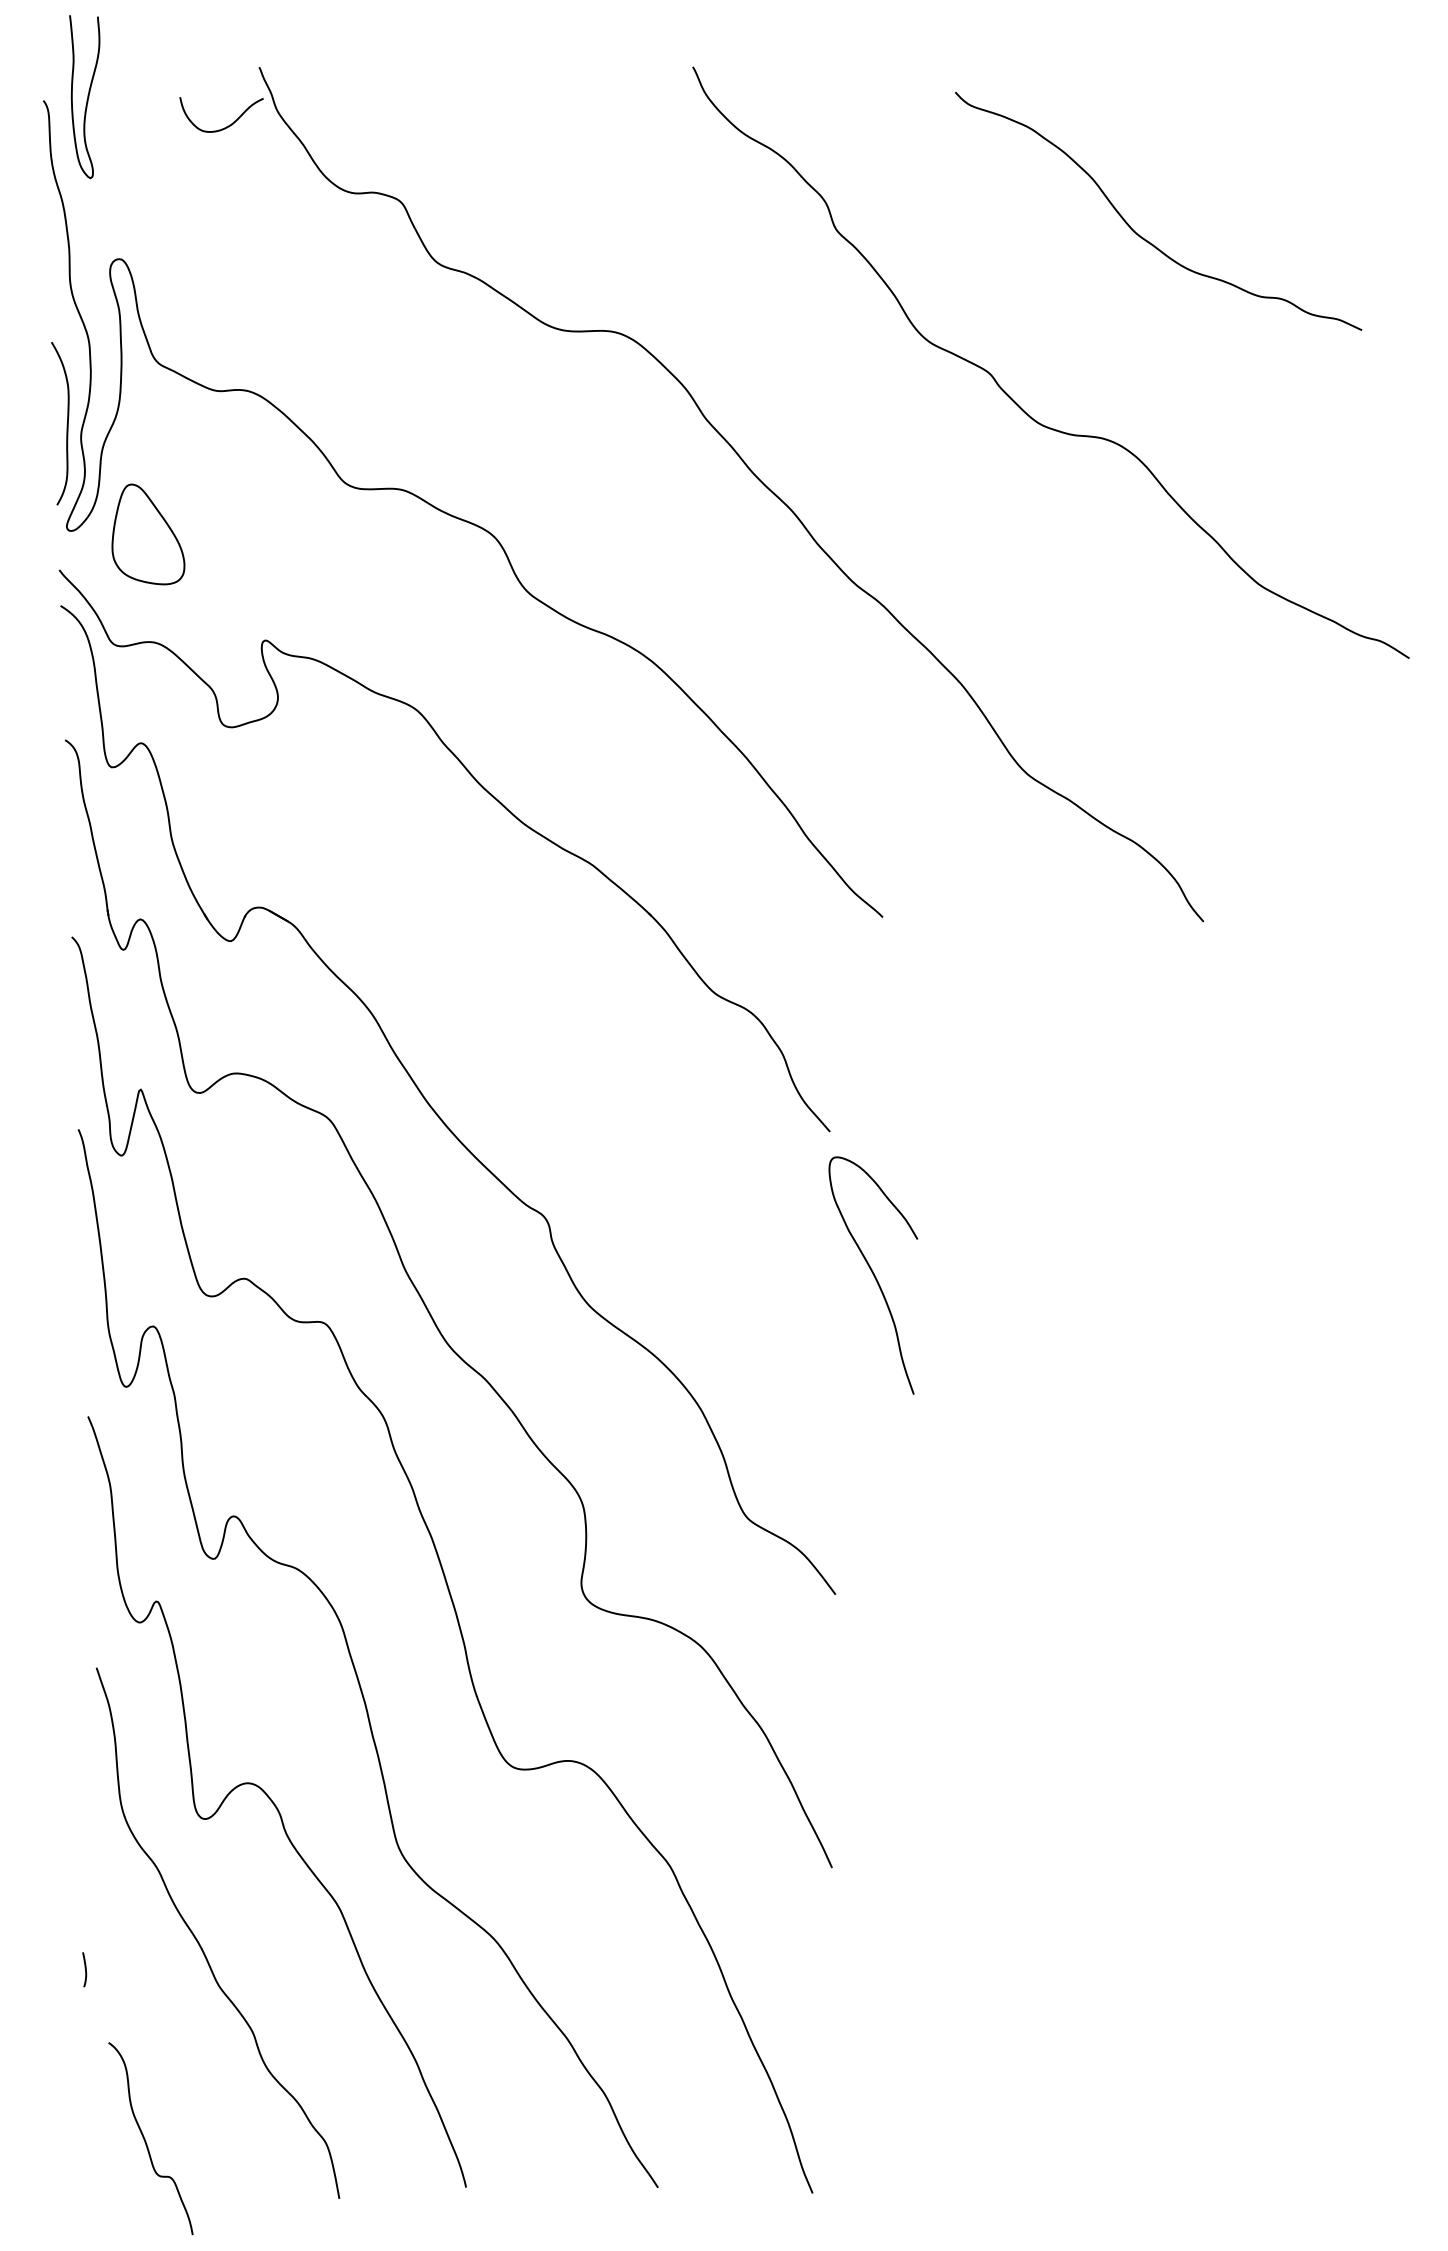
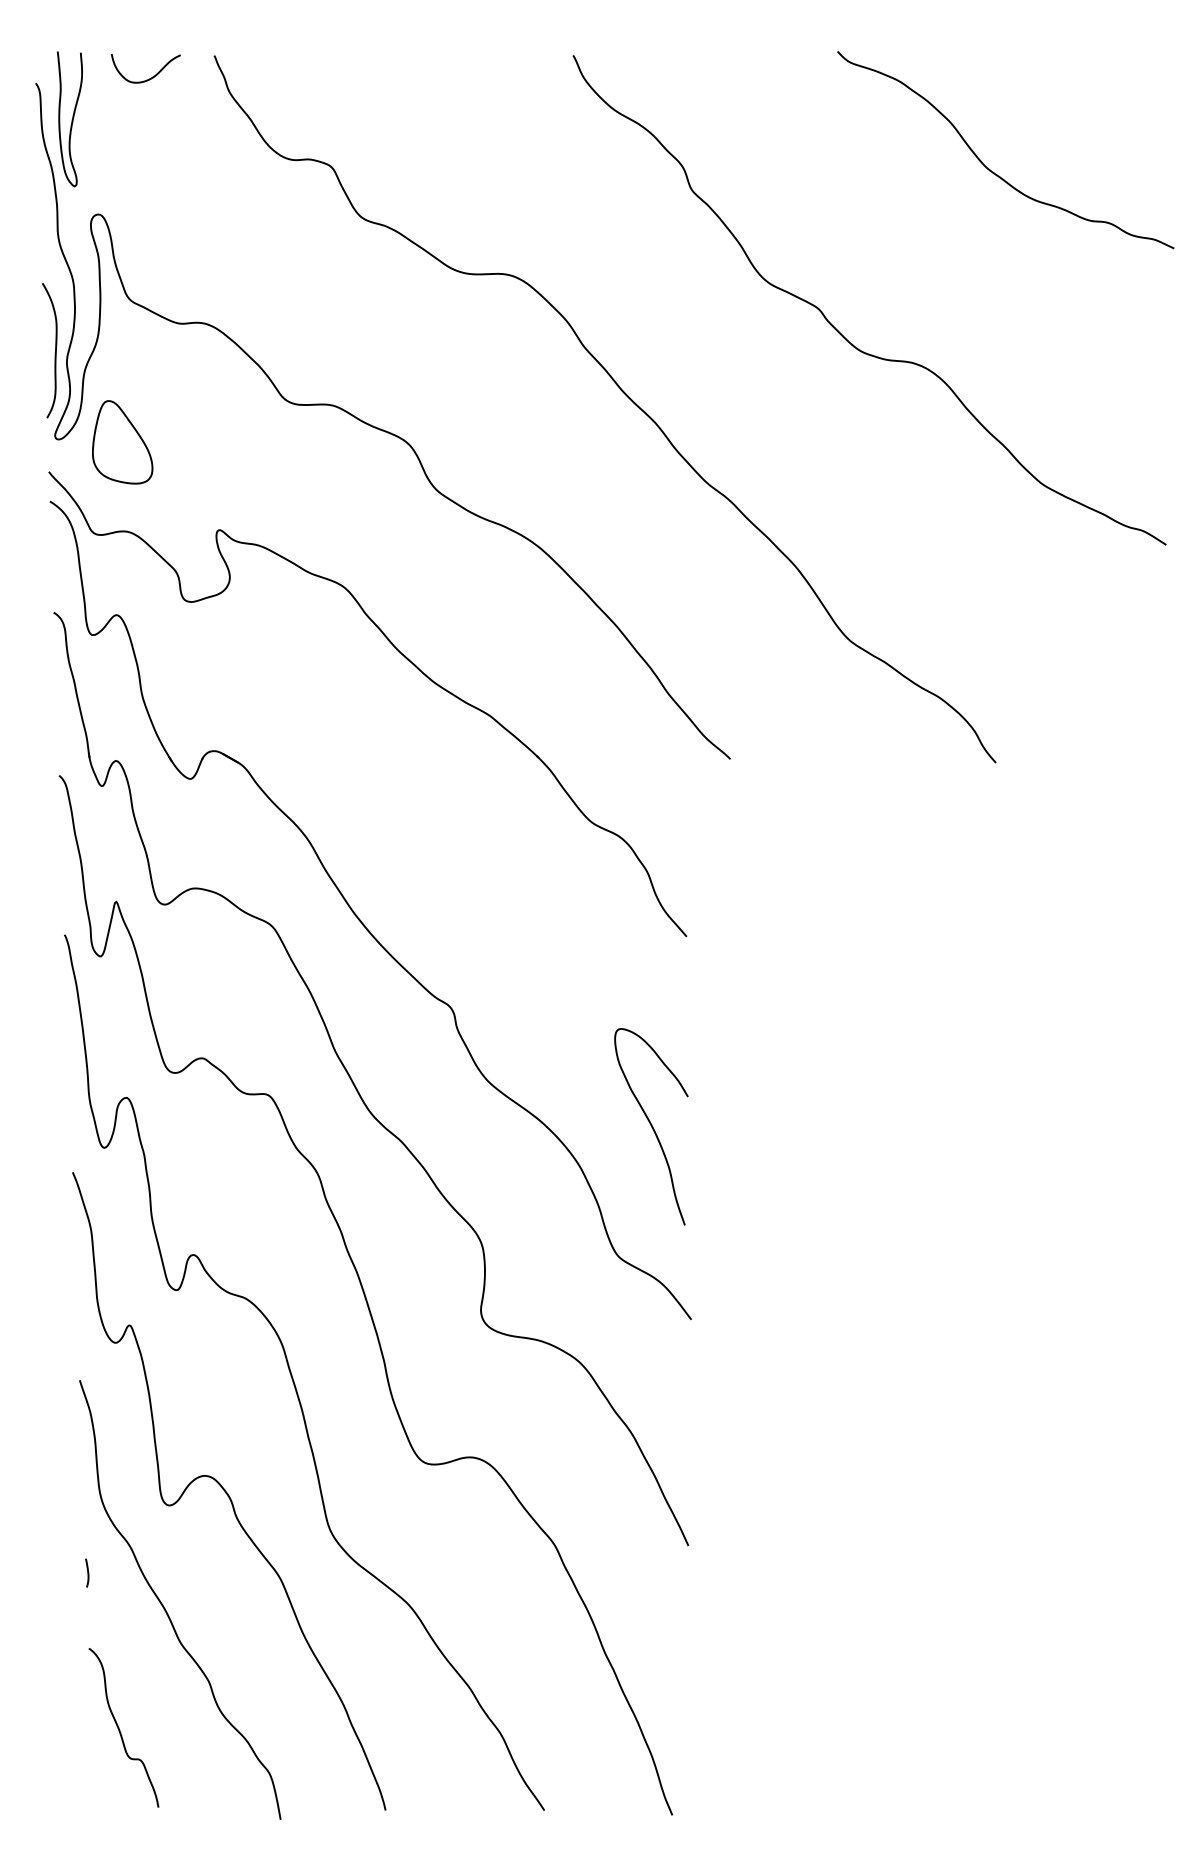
curve: (86, 99) -> (71, 121), moved
curve: (229, 124) -> (152, 76), moved
curve: (1138, 233) -> (989, 168), moved
curve: (873, 1275) -> (651, 1126), moved
curve: (84, 1968) -> (87, 1572), moved
curve: (145, 2138) -> (119, 1727), moved

